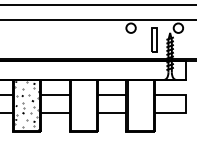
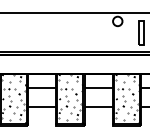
hatch: (84, 105) -> (71, 98), added
hatch: (140, 105) -> (127, 98), added

